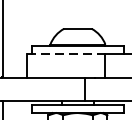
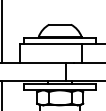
line: (65, 54) -> (50, 44), dashed -> solid

